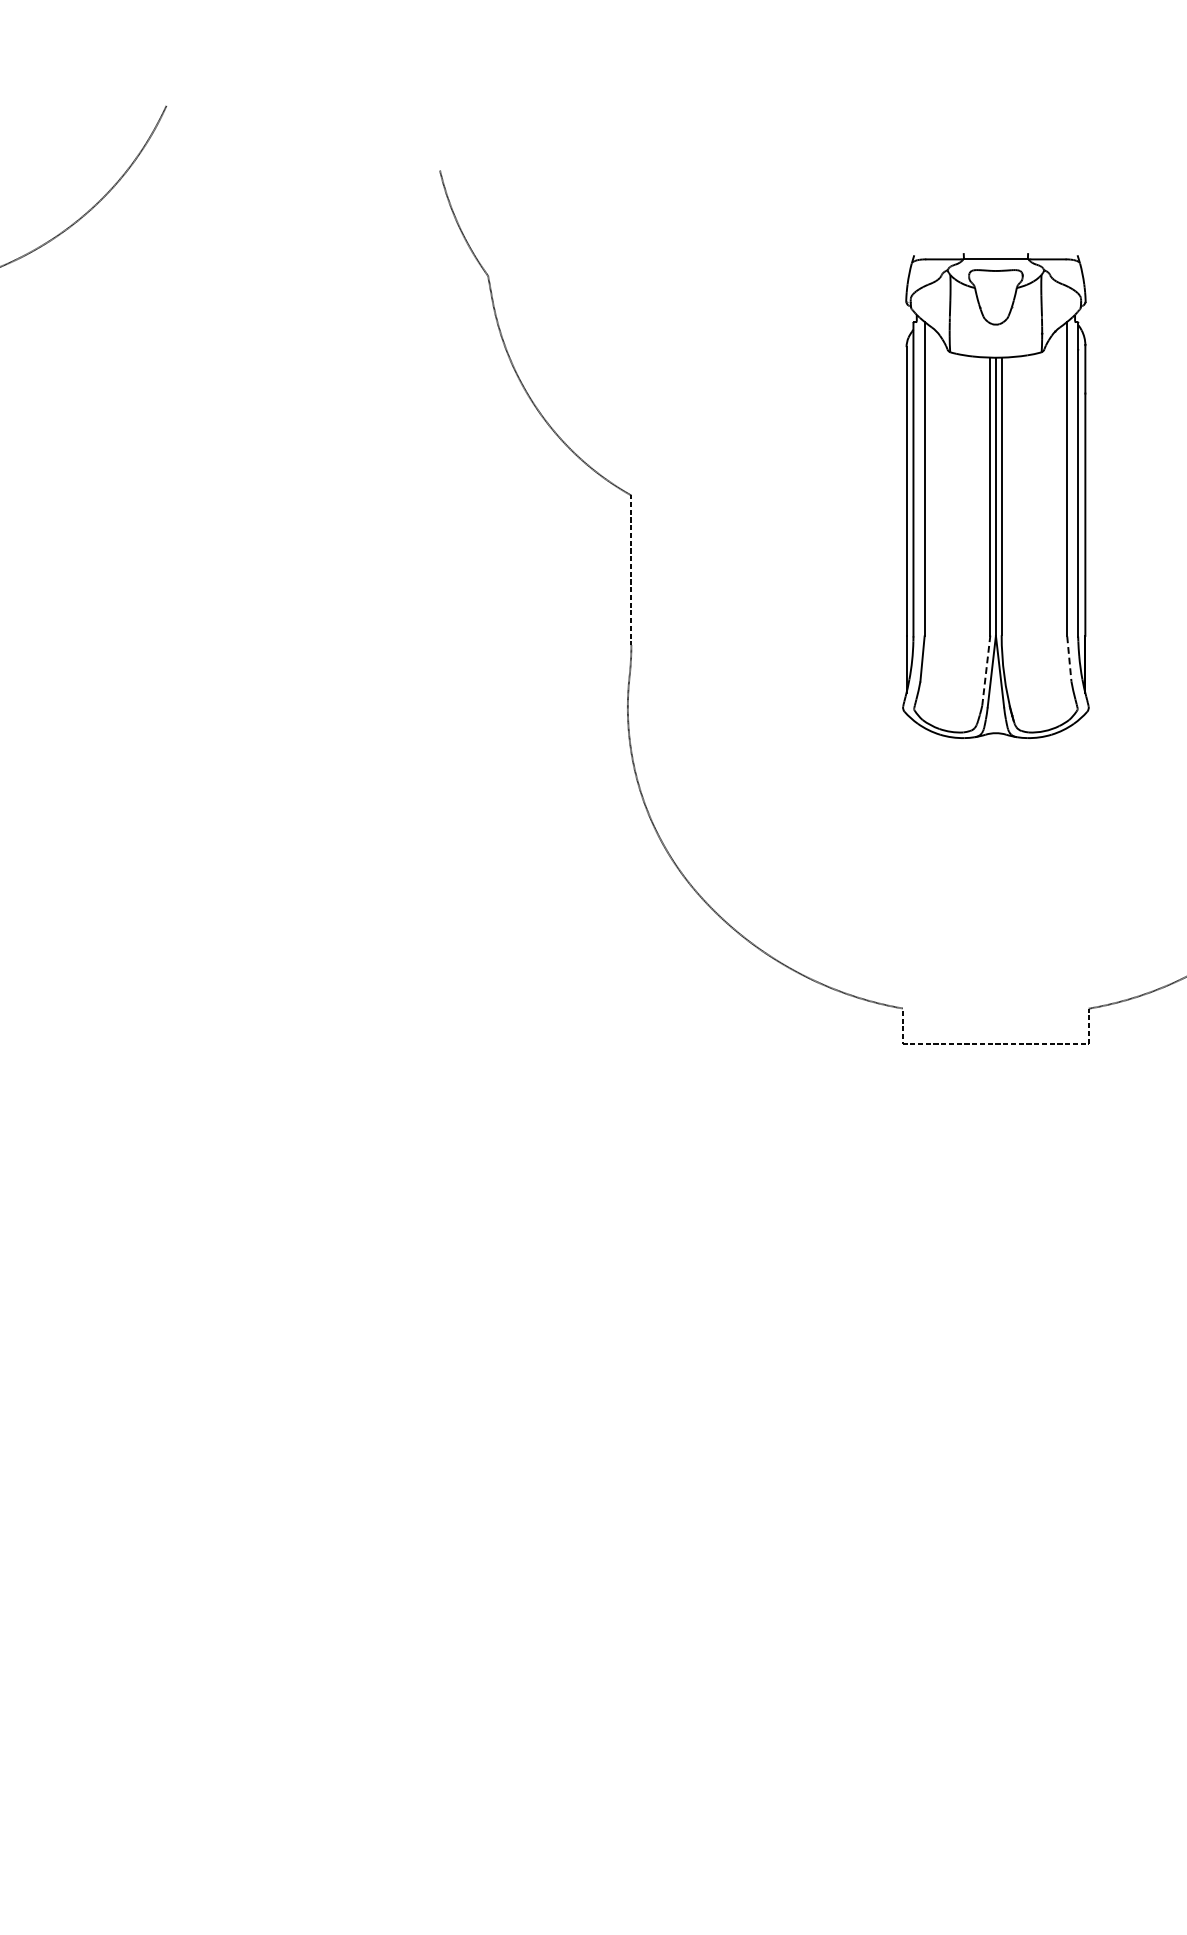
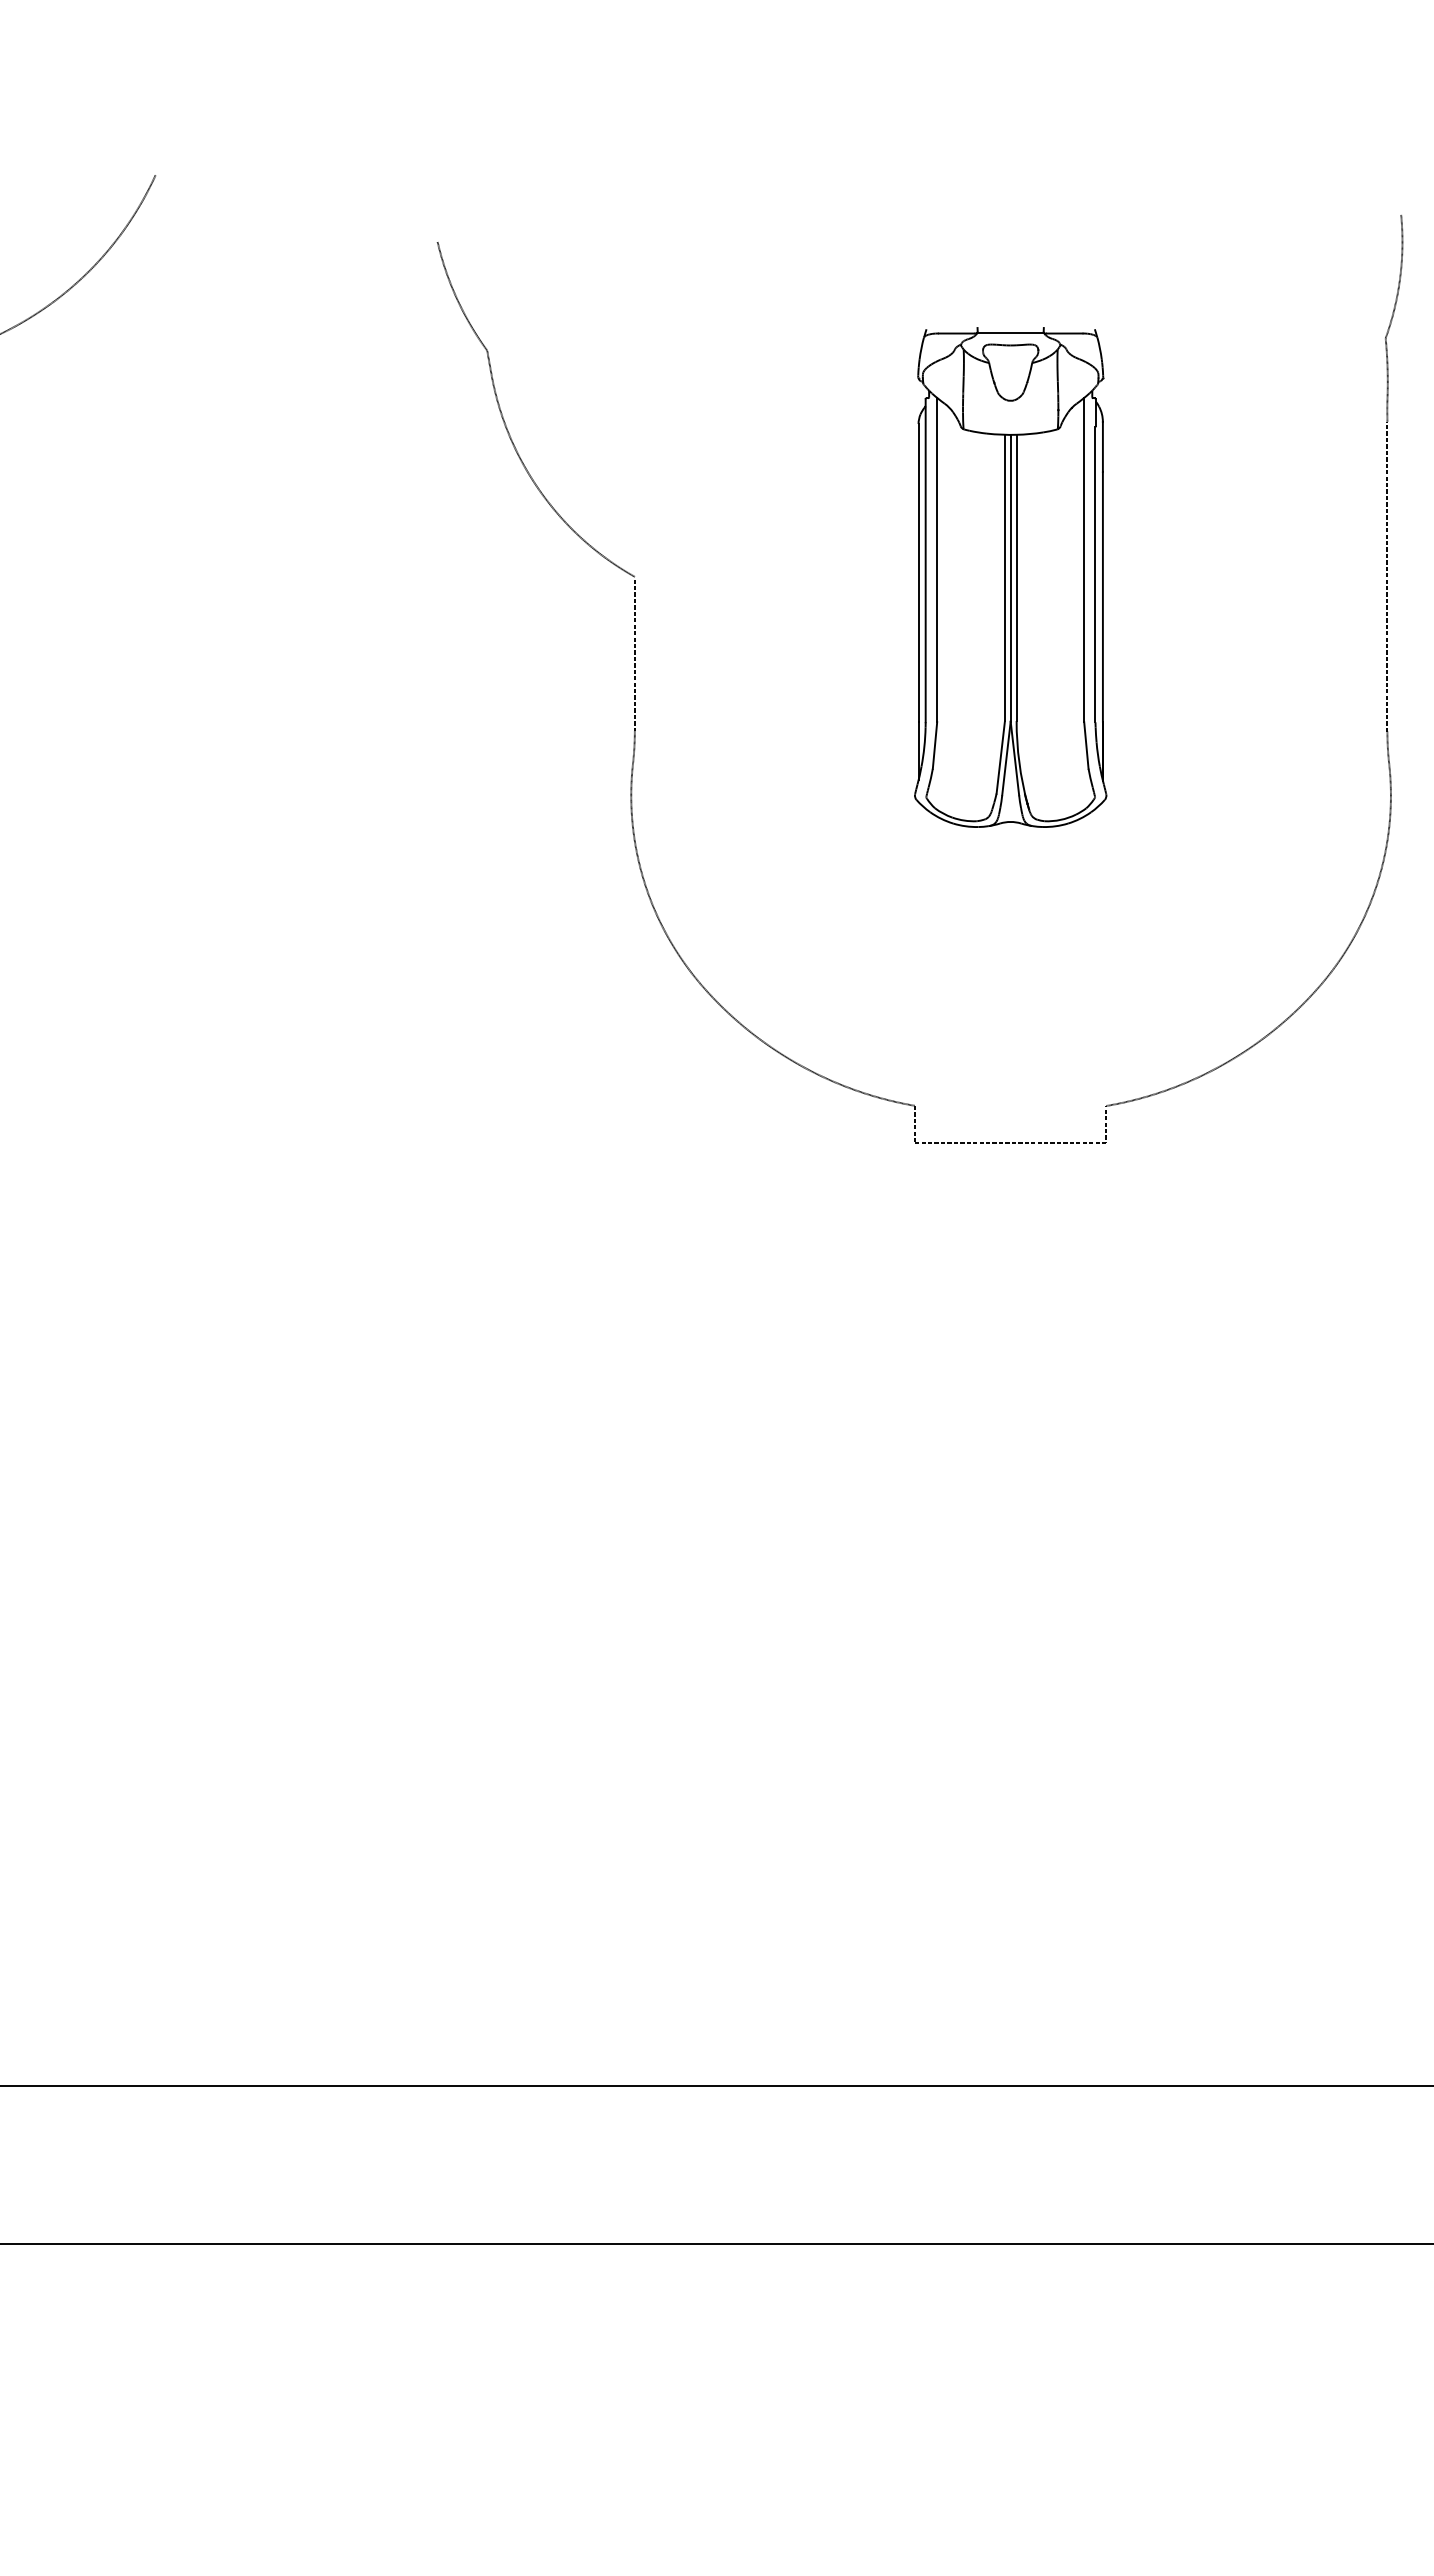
line: (1069, 659) -> (1086, 745), dashed -> solid
line: (986, 669) -> (1000, 756), dashed -> solid

